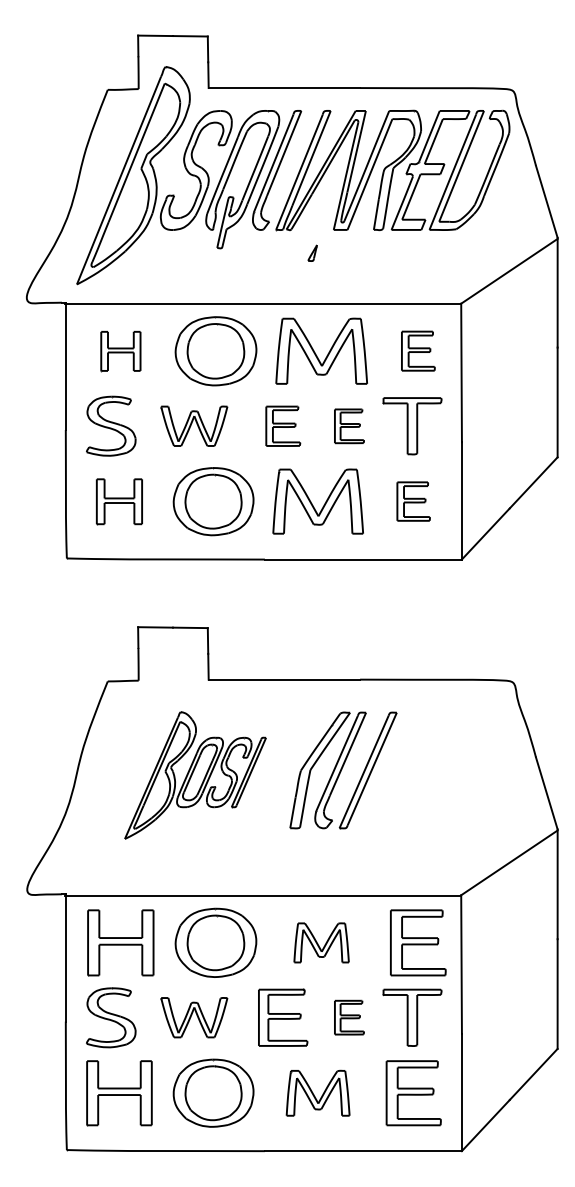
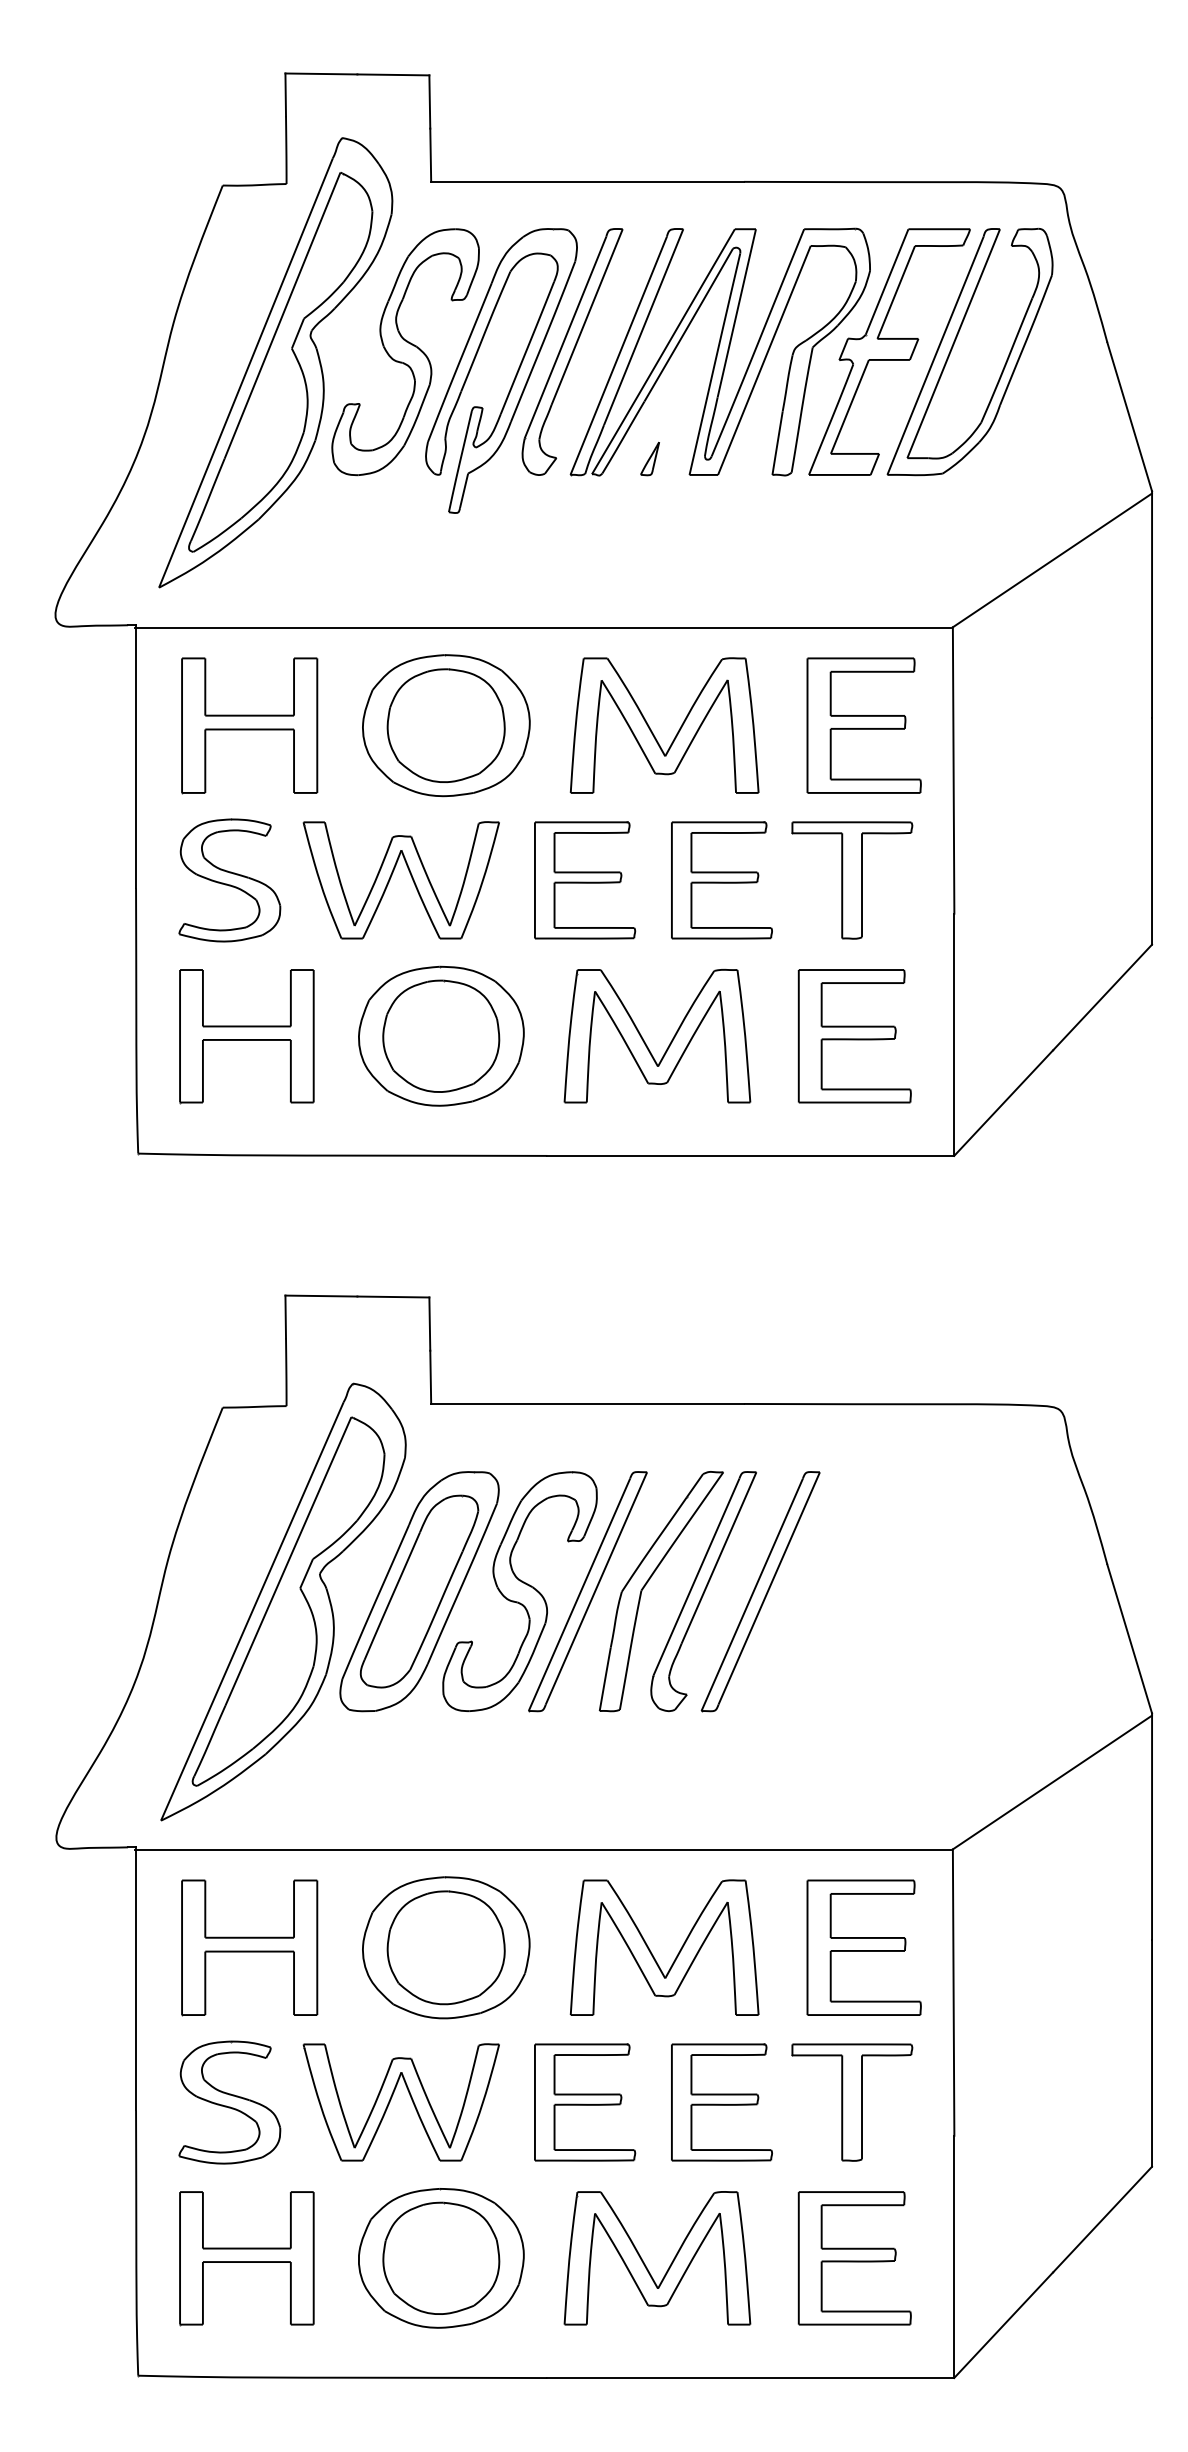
part: (312, 252) -> (649, 457), moved
part: (418, 350) -> (864, 724), size x1.67
part: (120, 351) -> (249, 726), size x1.67
part: (194, 426) -> (401, 881), size x1.43
part: (283, 426) -> (585, 881), size x1.43
part: (349, 426) -> (722, 881), size x1.67
part: (119, 501) -> (246, 1035), size x1.43
part: (413, 501) -> (854, 1035), size x1.67
part: (195, 775) -> (403, 1601), size x1.67
part: (321, 942) -> (664, 1946), size x1.67
part: (194, 1017) -> (401, 2101), size x1.43
part: (349, 1017) -> (722, 2101), size x1.67
part: (317, 1093) -> (655, 2258), size x1.43

